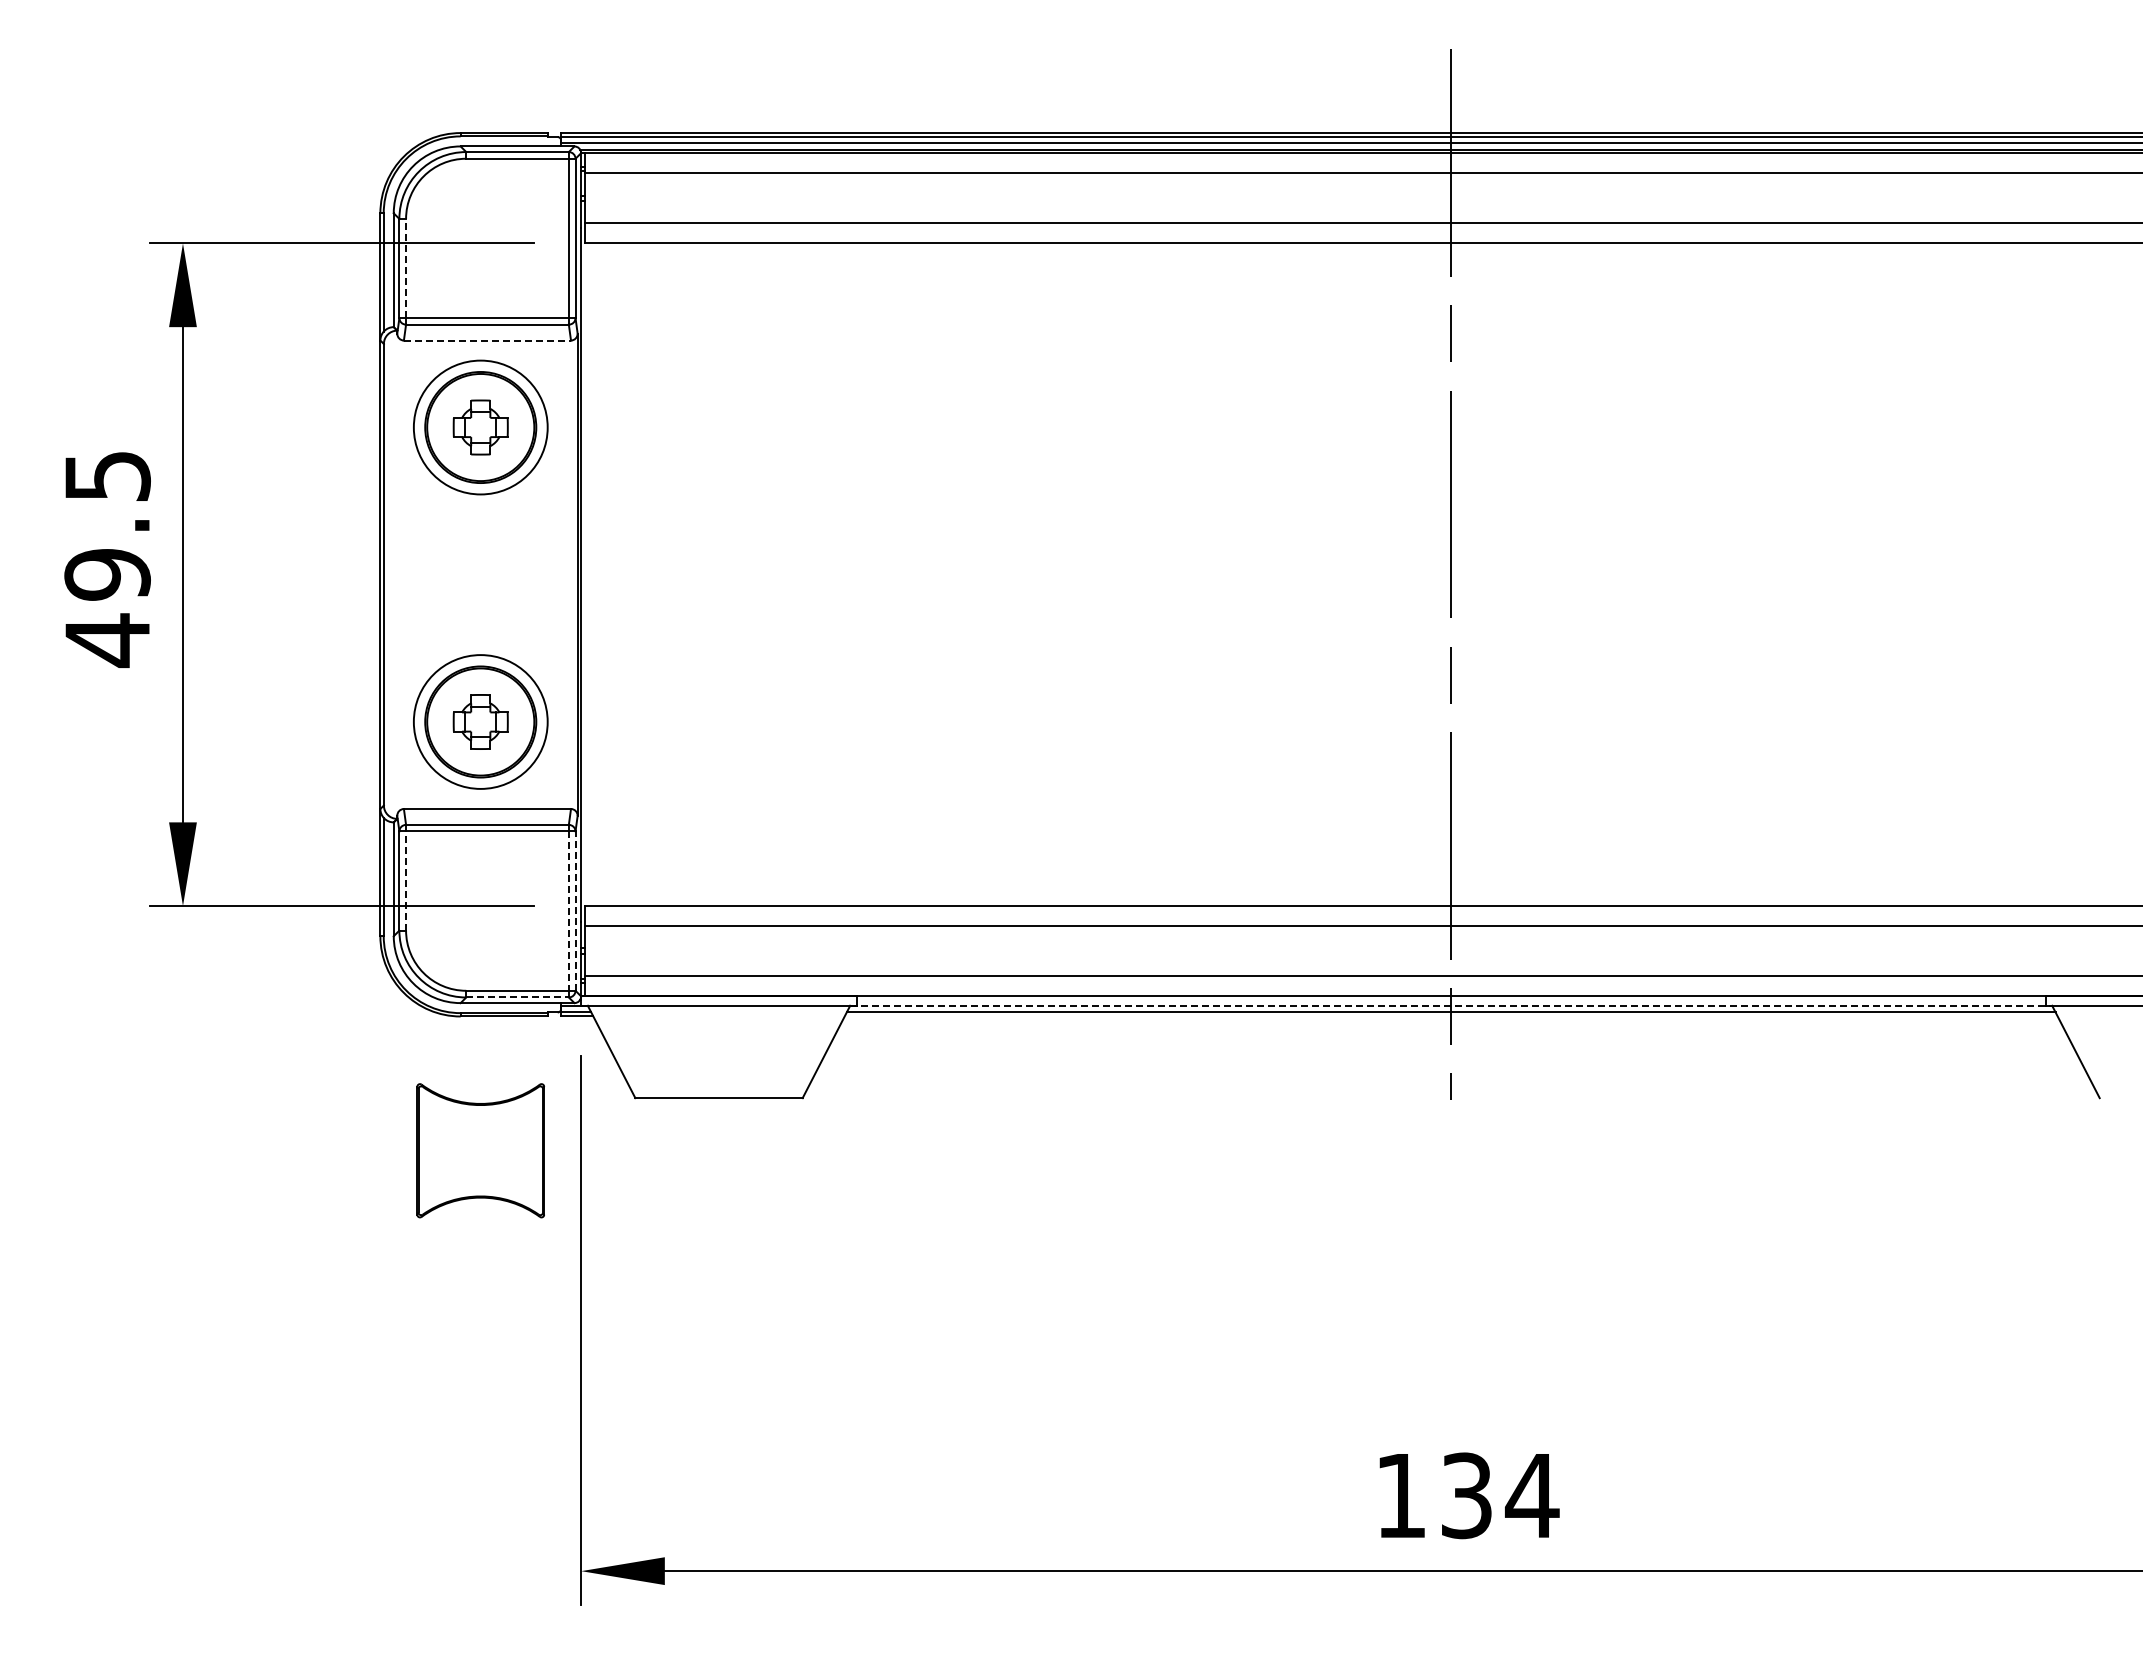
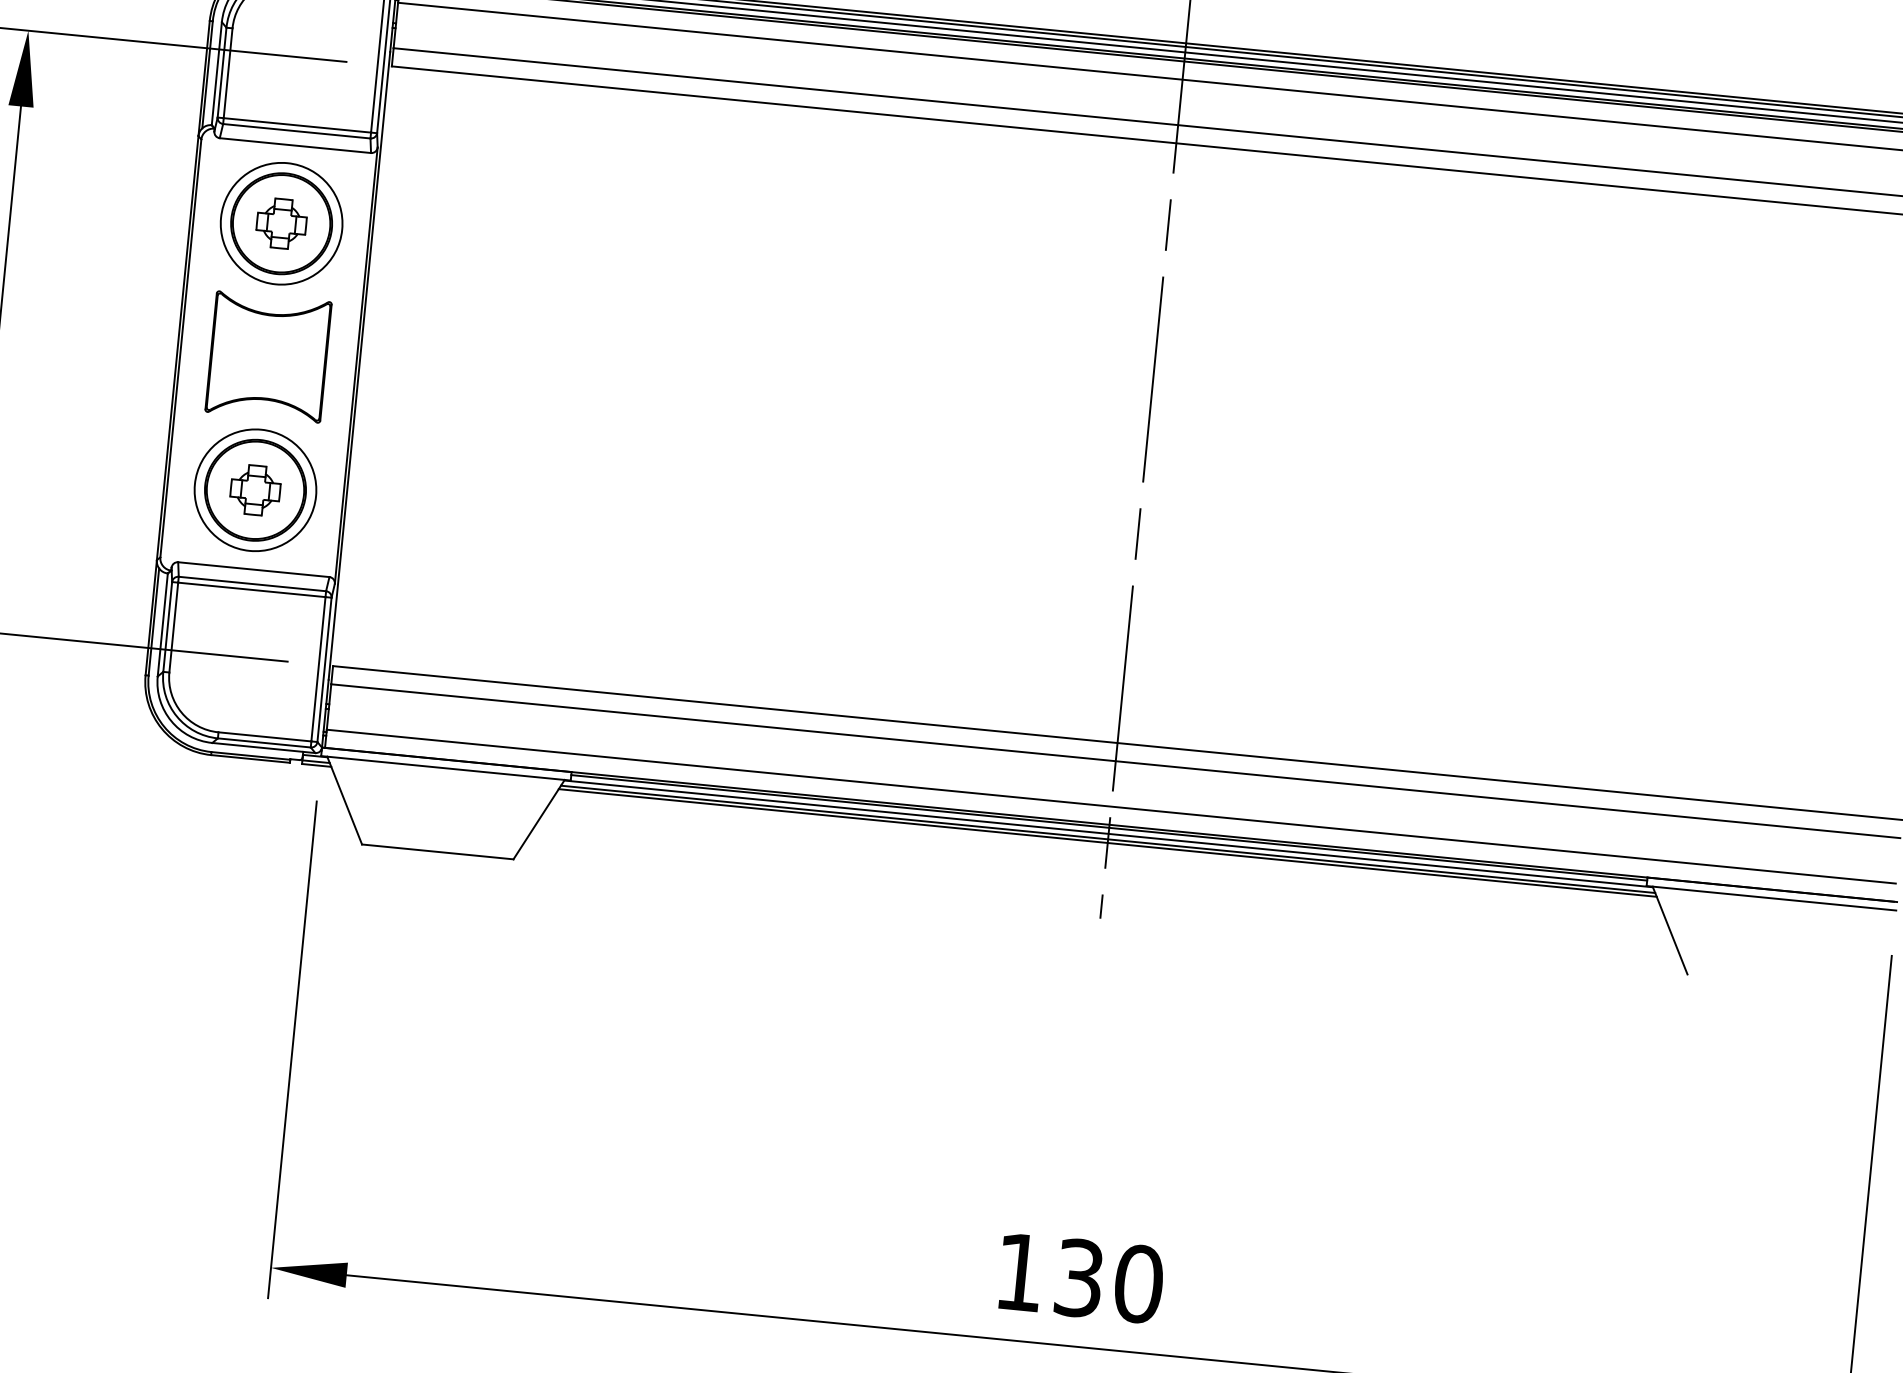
line: (406, 268) -> (228, 73), dashed -> solid
line: (487, 340) -> (295, 145), dashed -> solid
line: (406, 880) -> (174, 627), dashed -> solid
line: (568, 911) -> (318, 669), dashed -> solid
line: (575, 911) -> (324, 670), dashed -> solid
line: (518, 997) -> (265, 743), dashed -> solid
line: (1450, 999) -> (1108, 827), added
line: (1451, 1006) -> (1108, 833), dashed -> solid
line: (1450, 1016) -> (1107, 842), added
part: (480, 1150) -> (268, 356), moved
text: (1531, 1495) -> (1137, 1283), 134 -> 130

